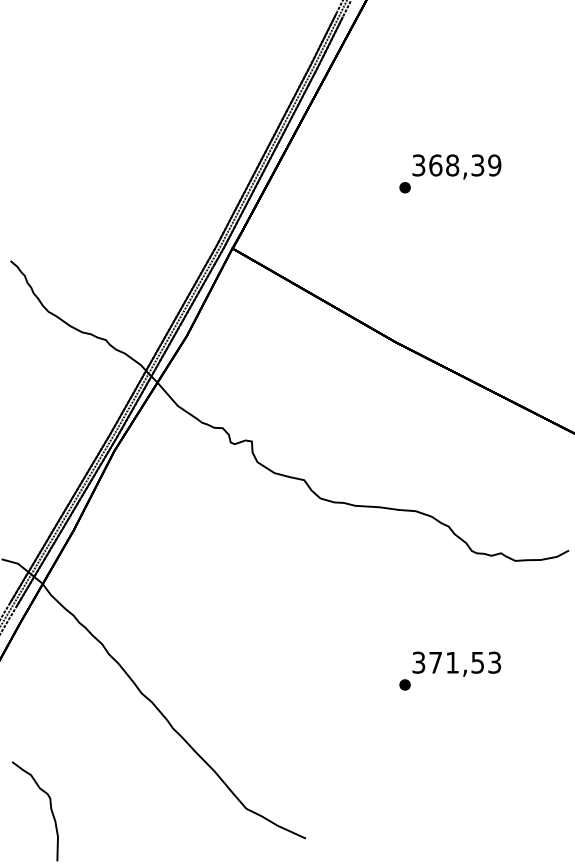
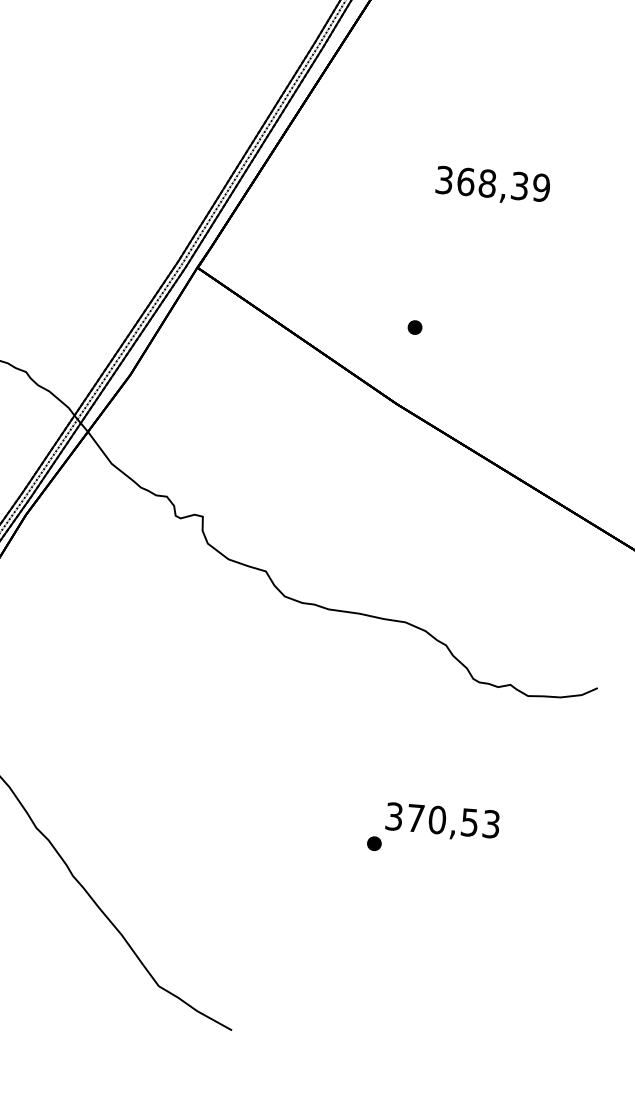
part: (404, 187) -> (414, 327), moved
text: (452, 662) -> (437, 819), 371,53 -> 370,53

